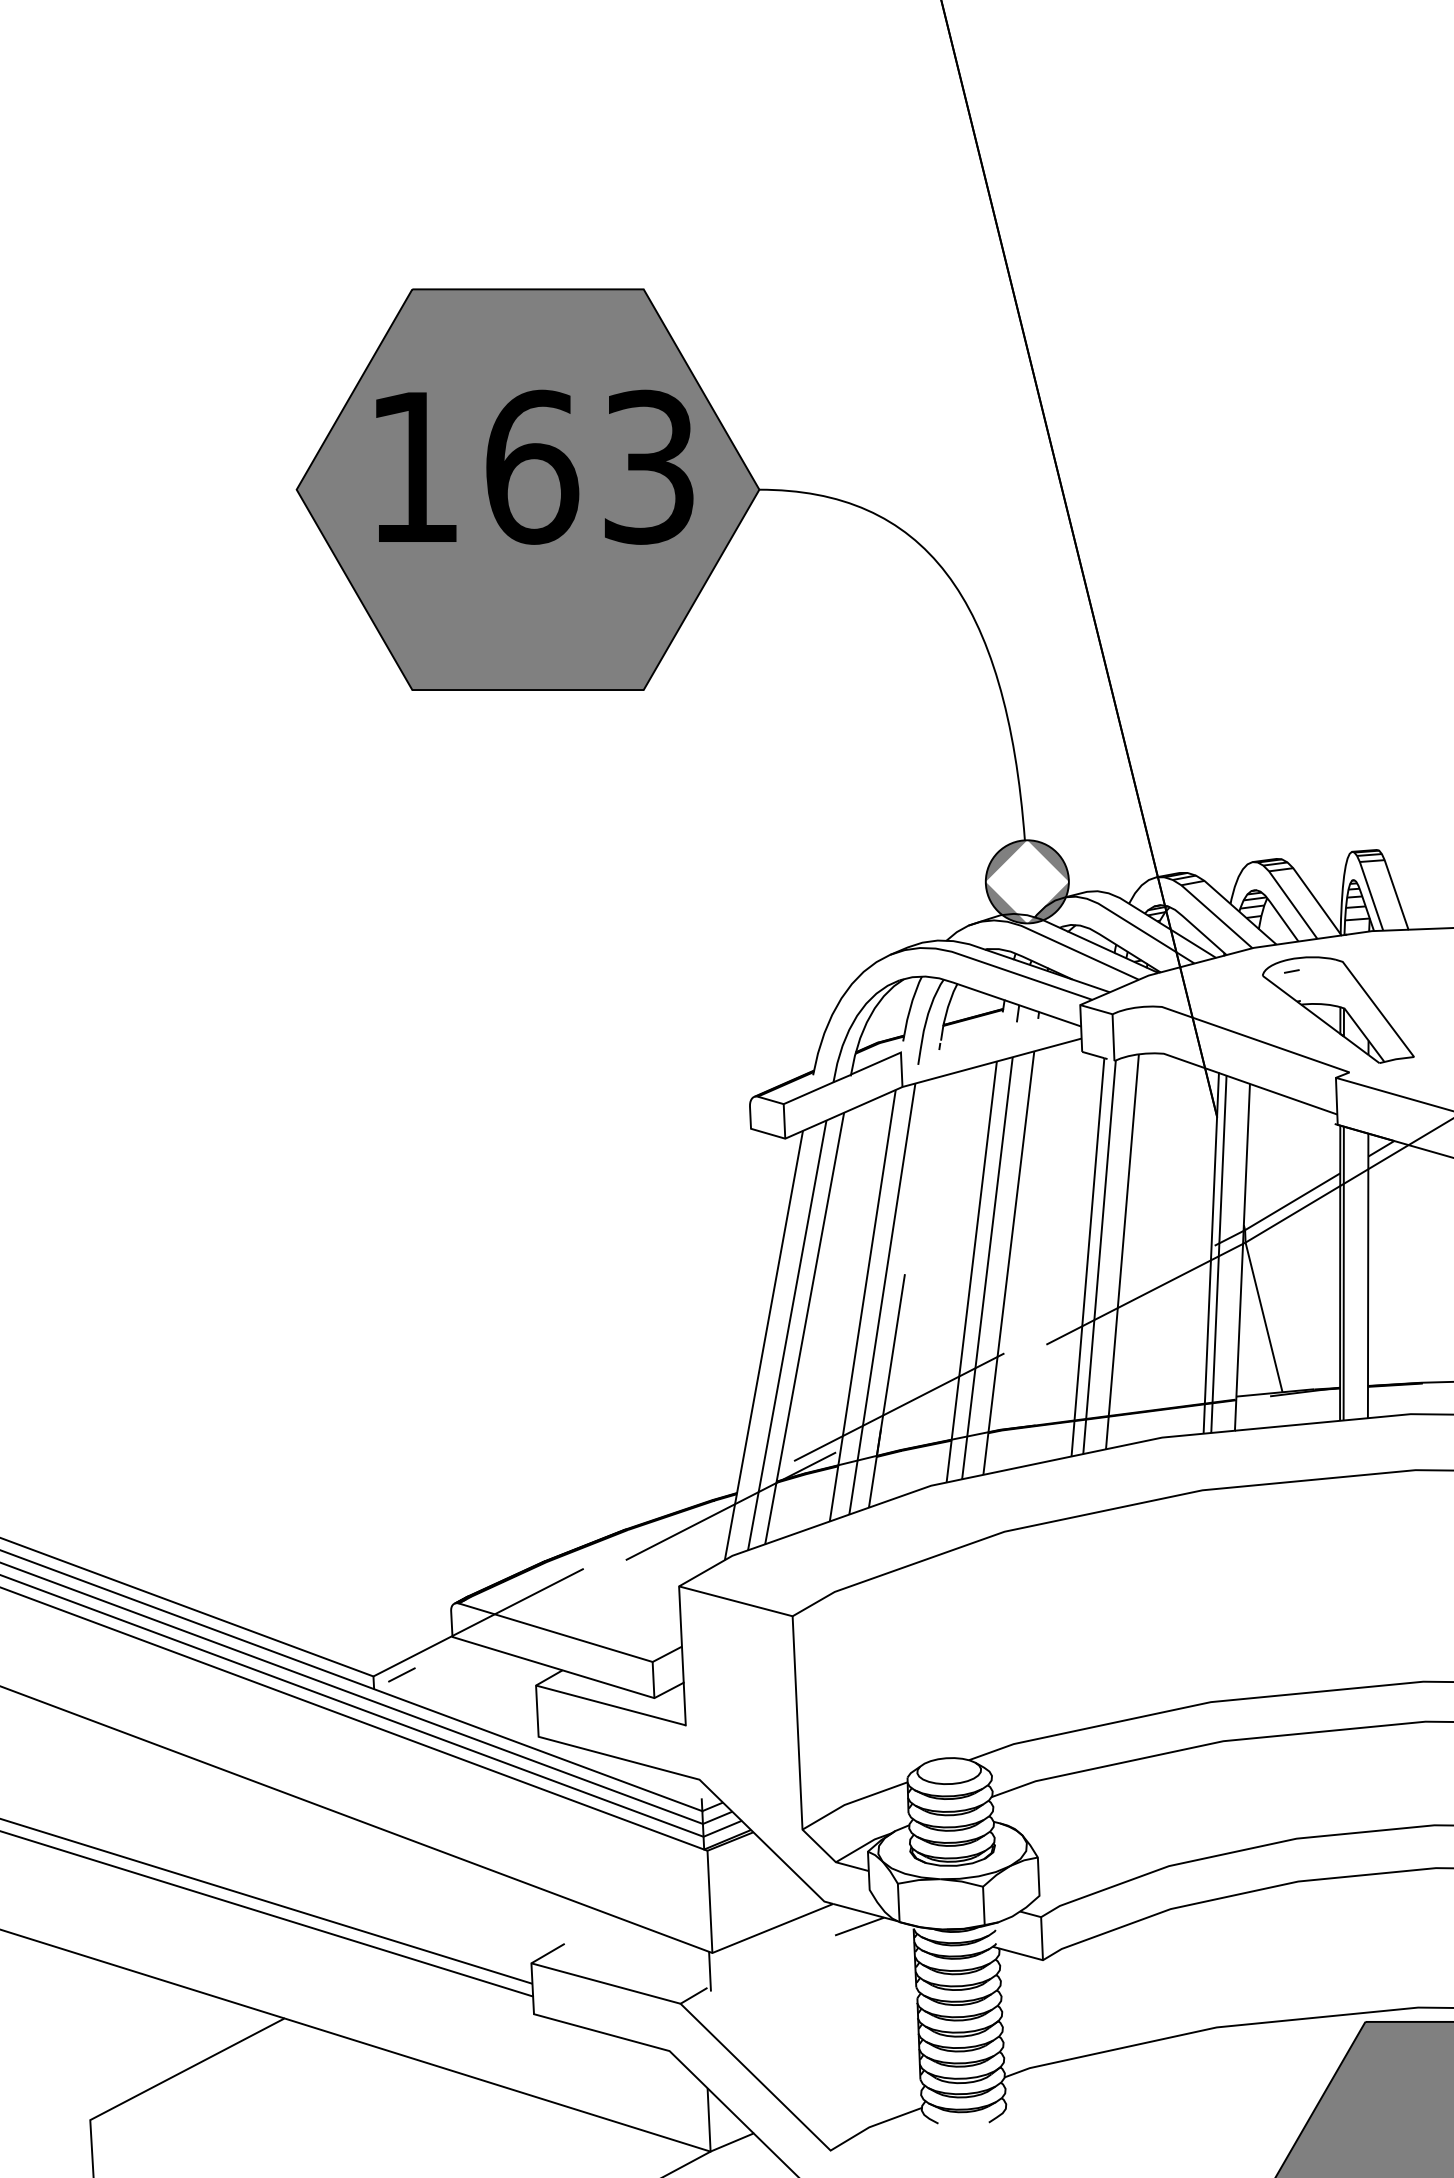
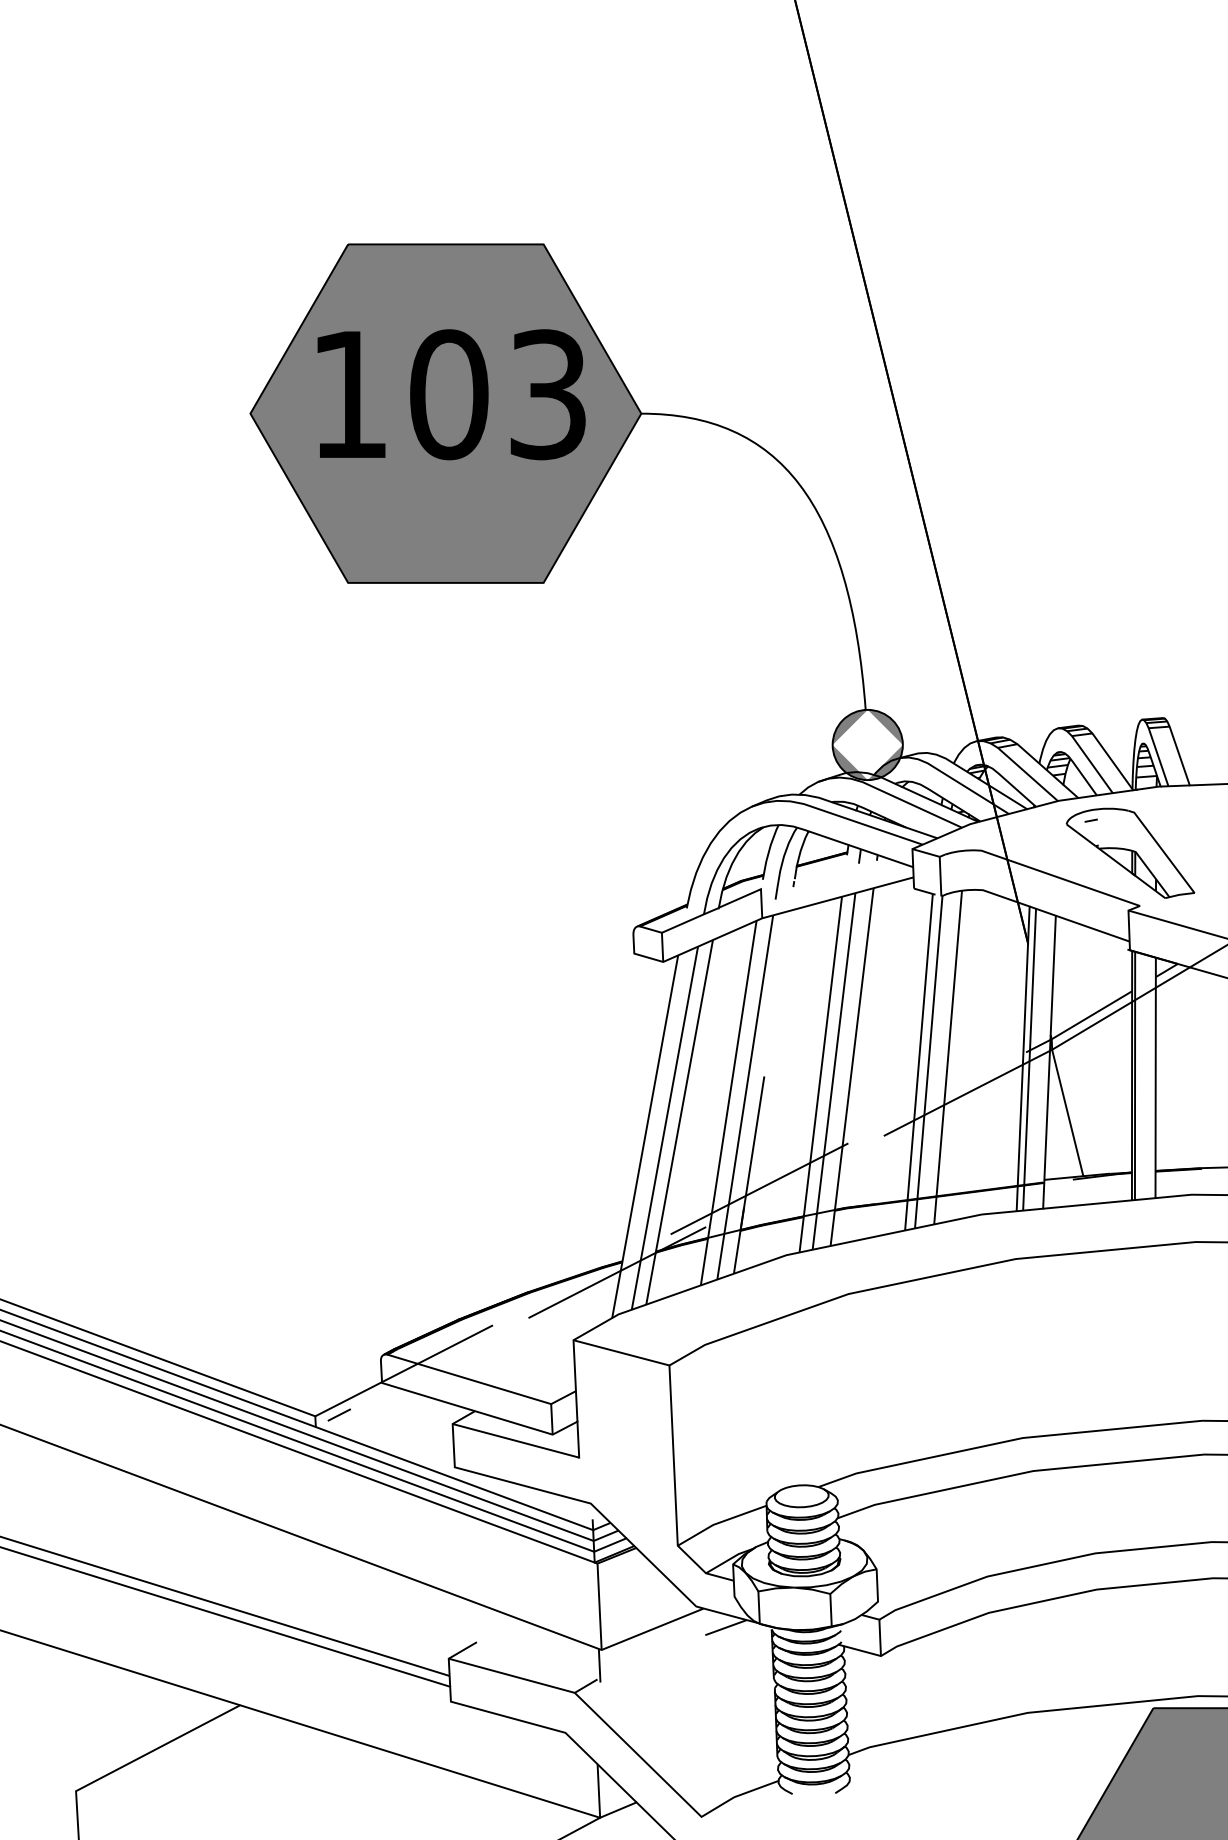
text: (532, 467) -> (449, 394), 163 -> 103

